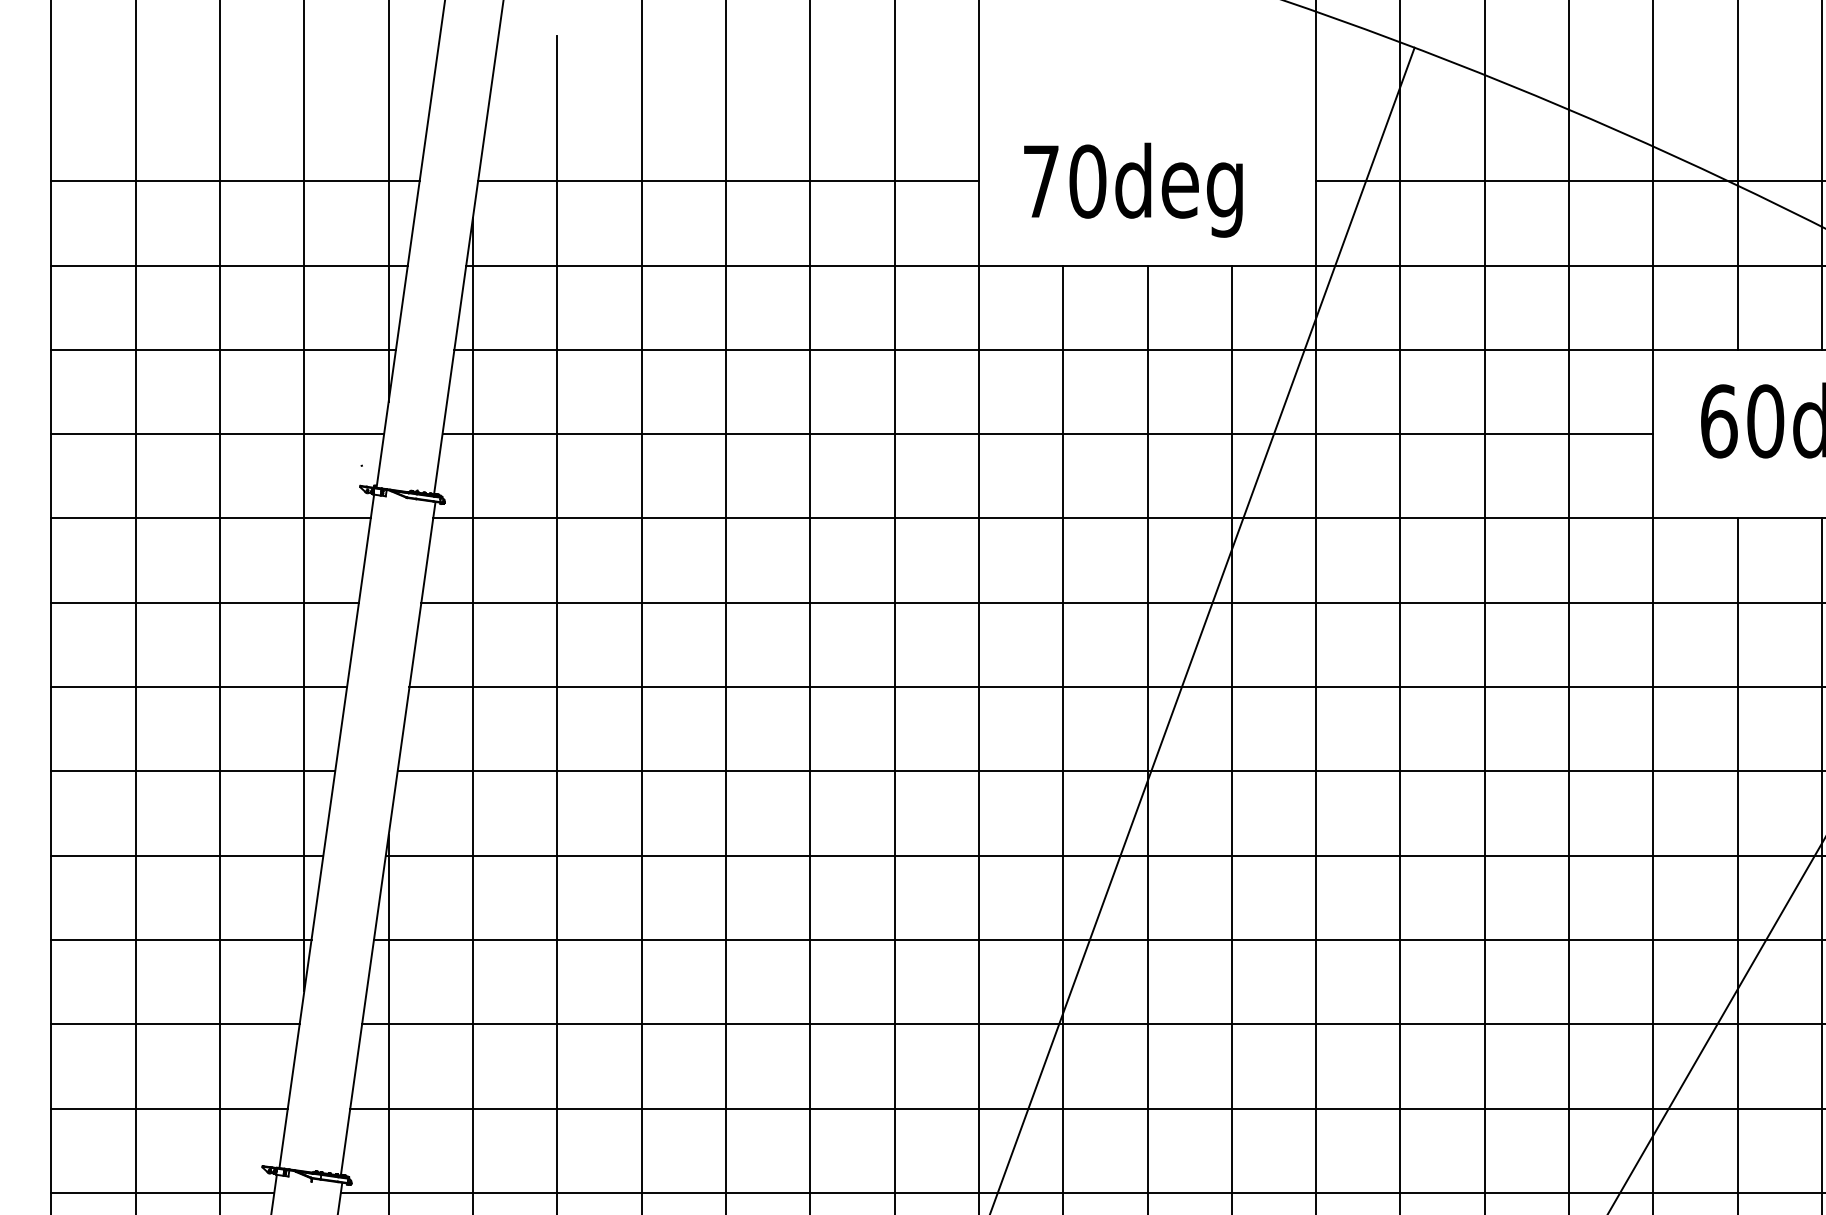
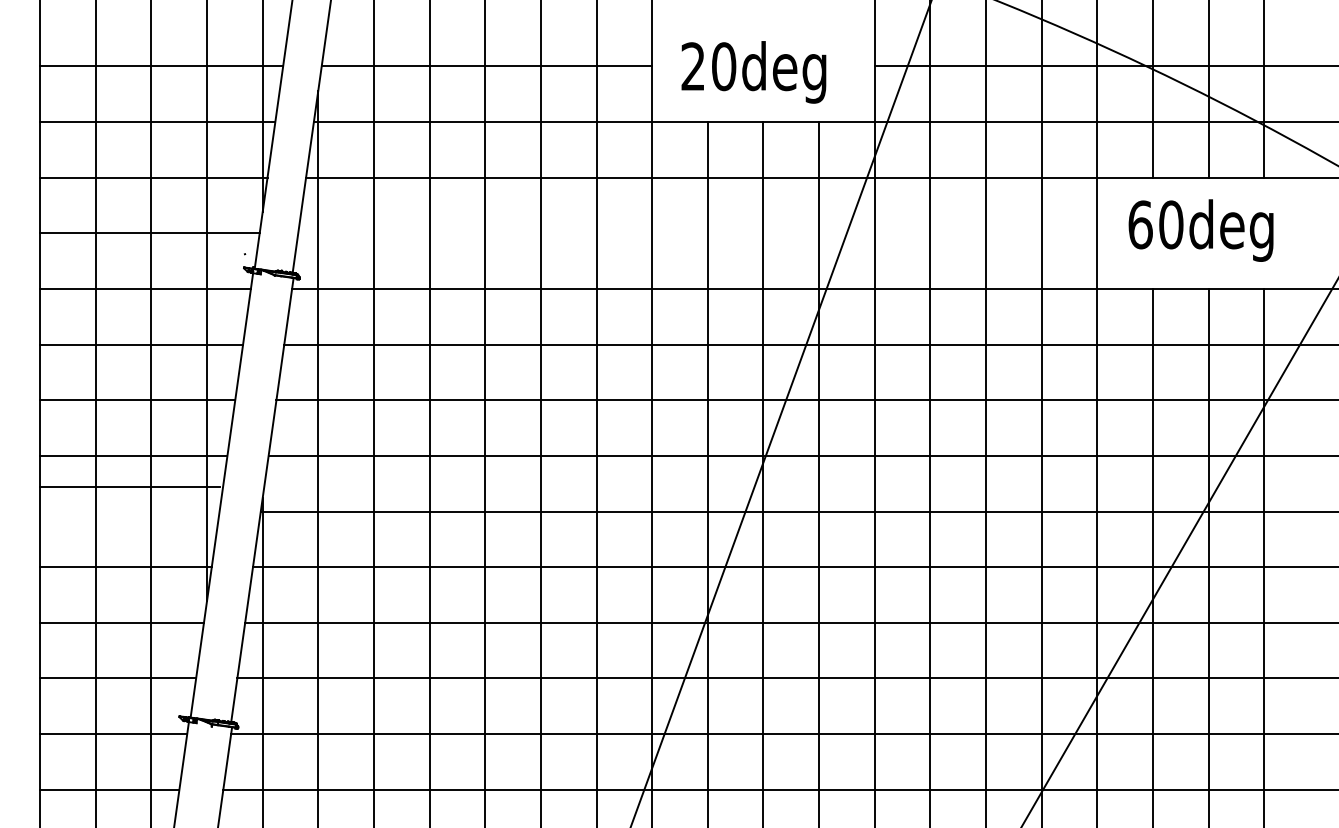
text: (1040, 181) -> (692, 66), 70deg -> 20deg
line: (1047, 434) -> (697, 233), removed
line: (186, 855) -> (129, 486), moved

